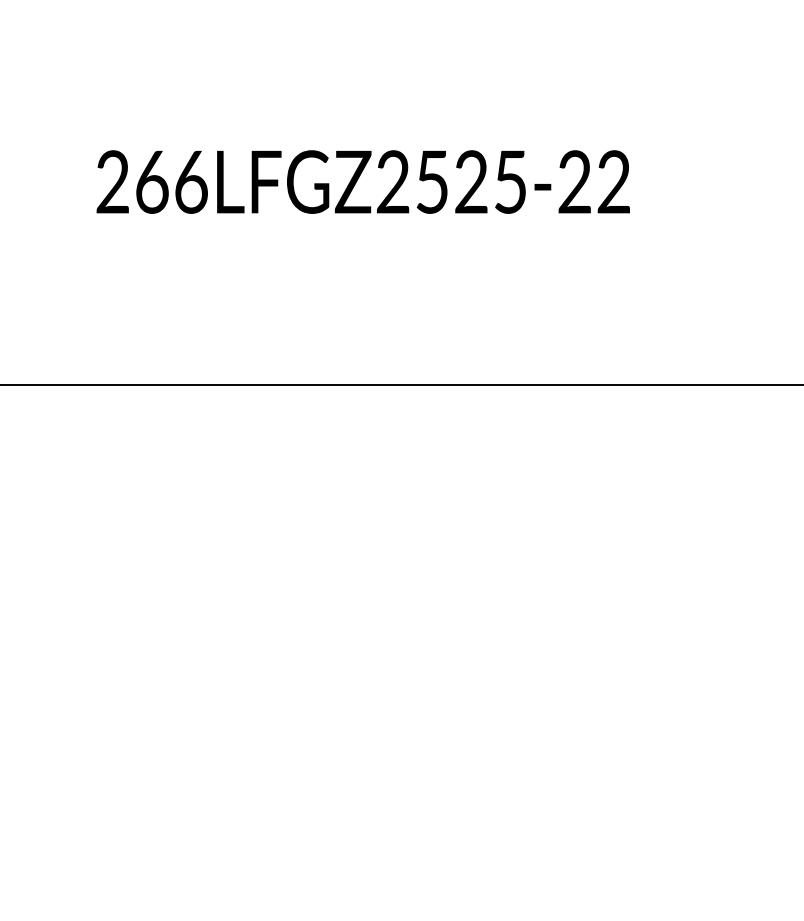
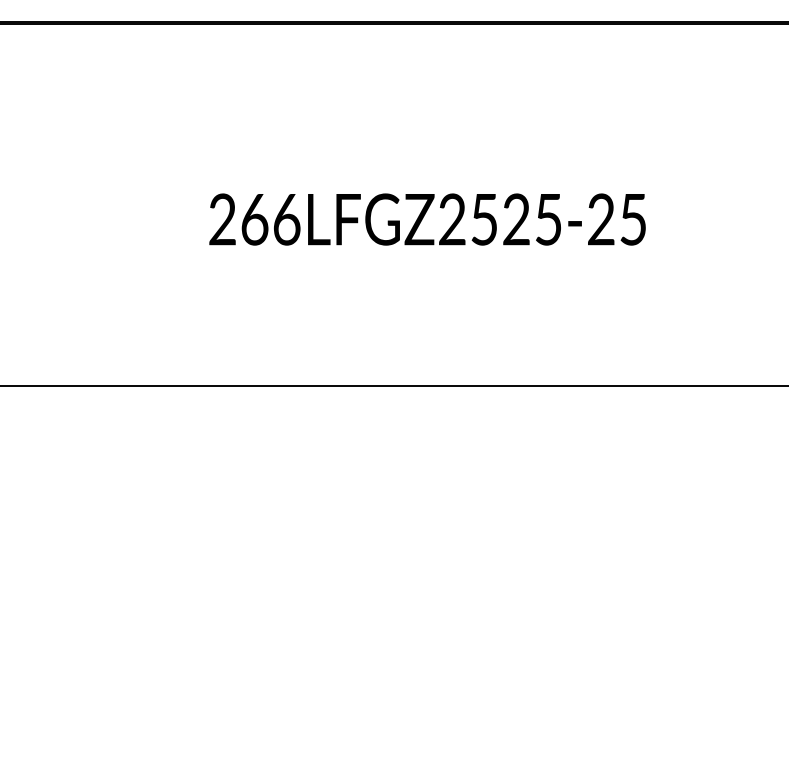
text: (614, 182) -> (633, 219), 266LFGZ2525-22 -> 266LFGZ2525-25

